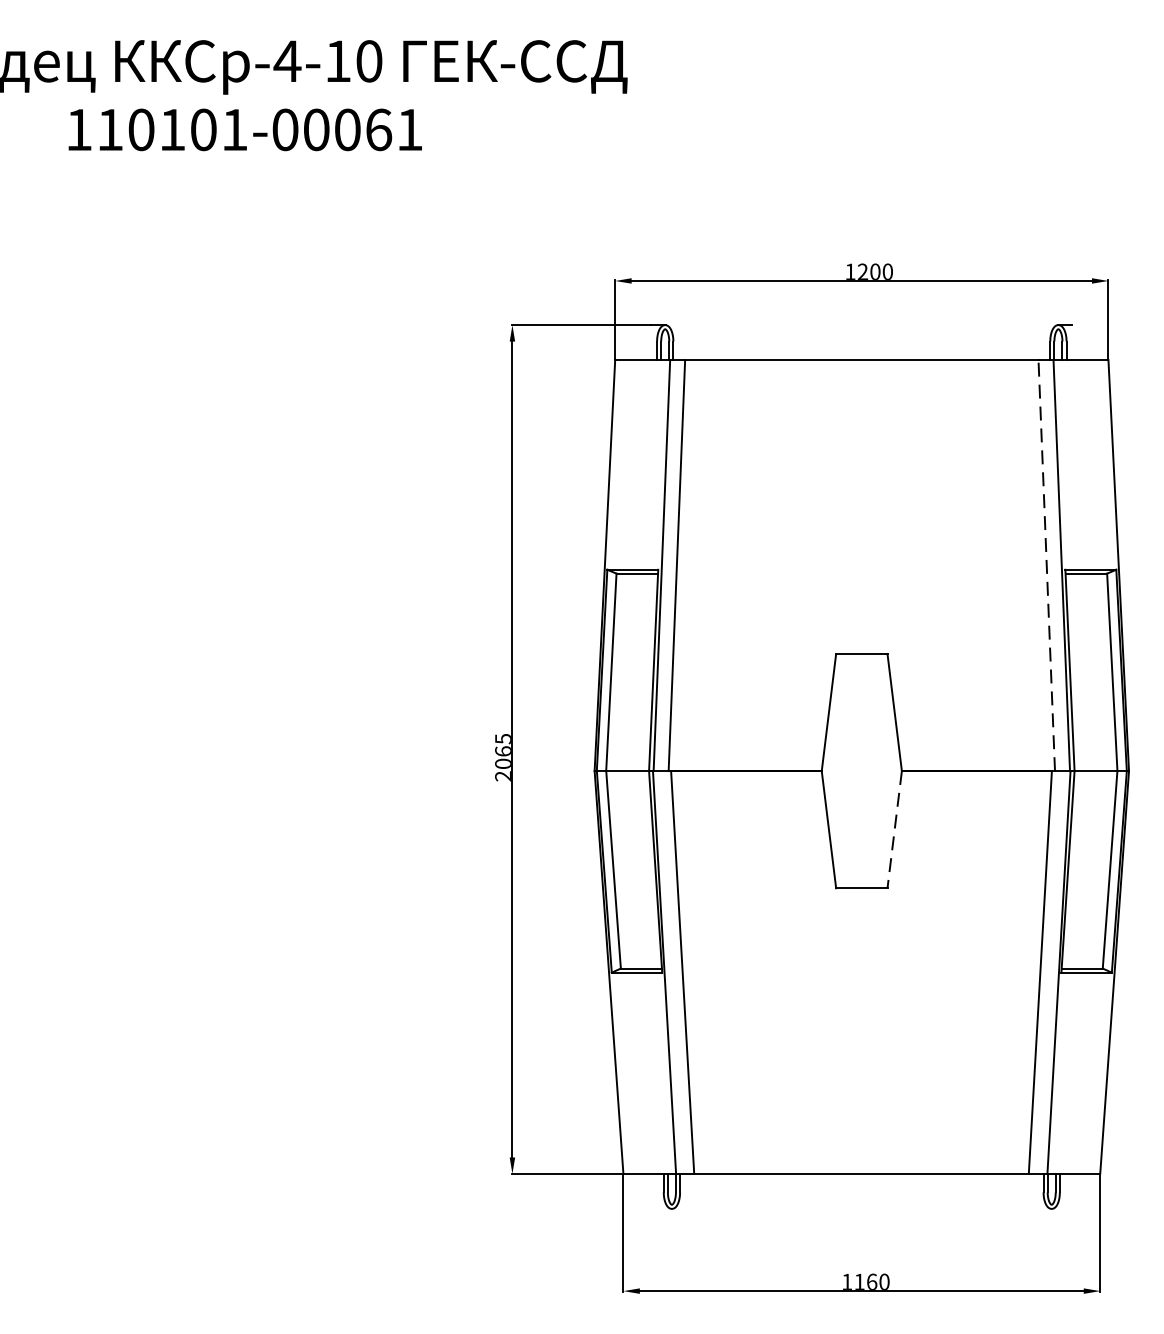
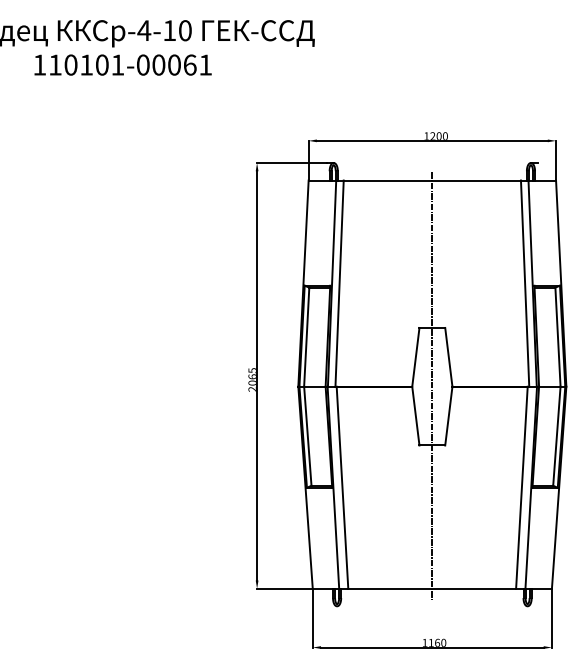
line: (1047, 565) -> (525, 283), dashed -> solid
line: (862, 768) -> (432, 385), added
line: (894, 830) -> (448, 416), dashed -> solid

